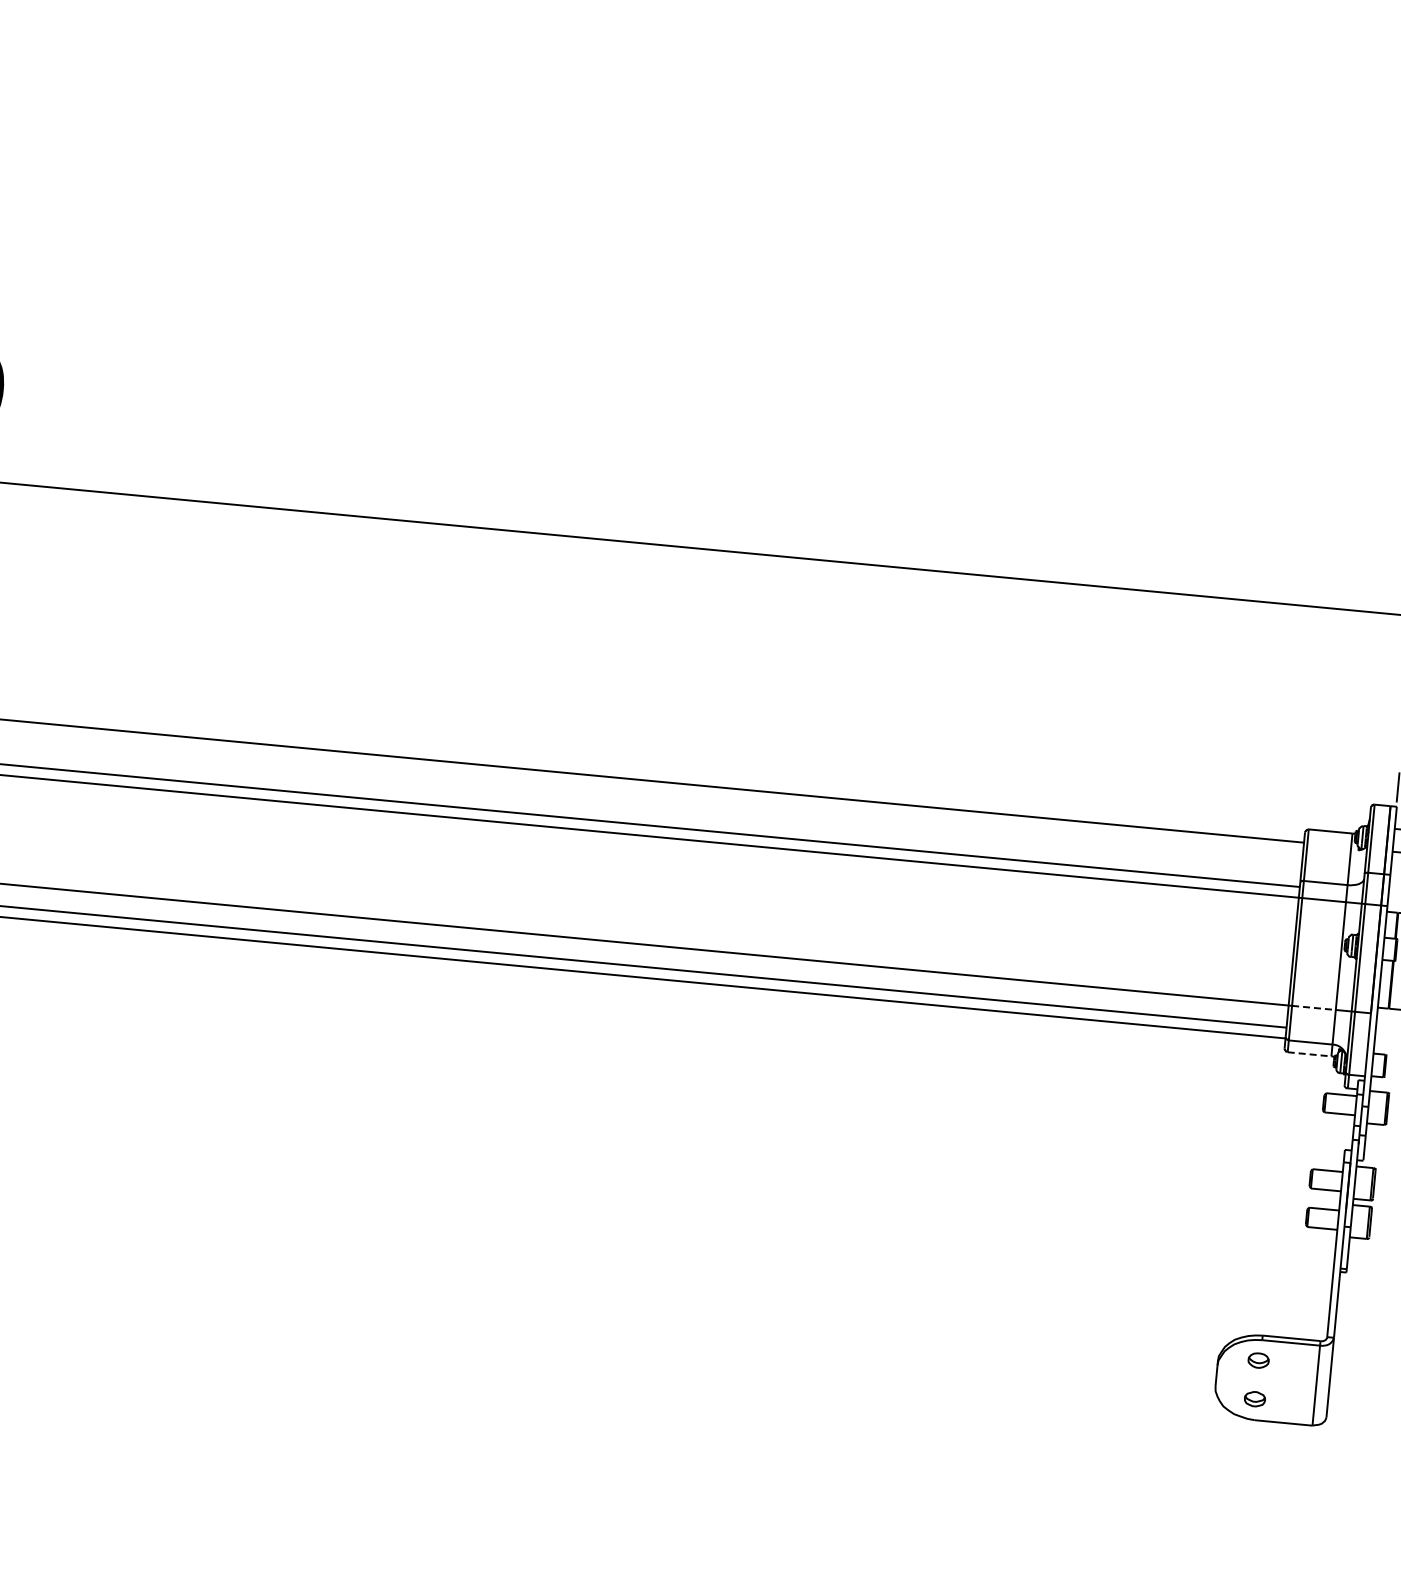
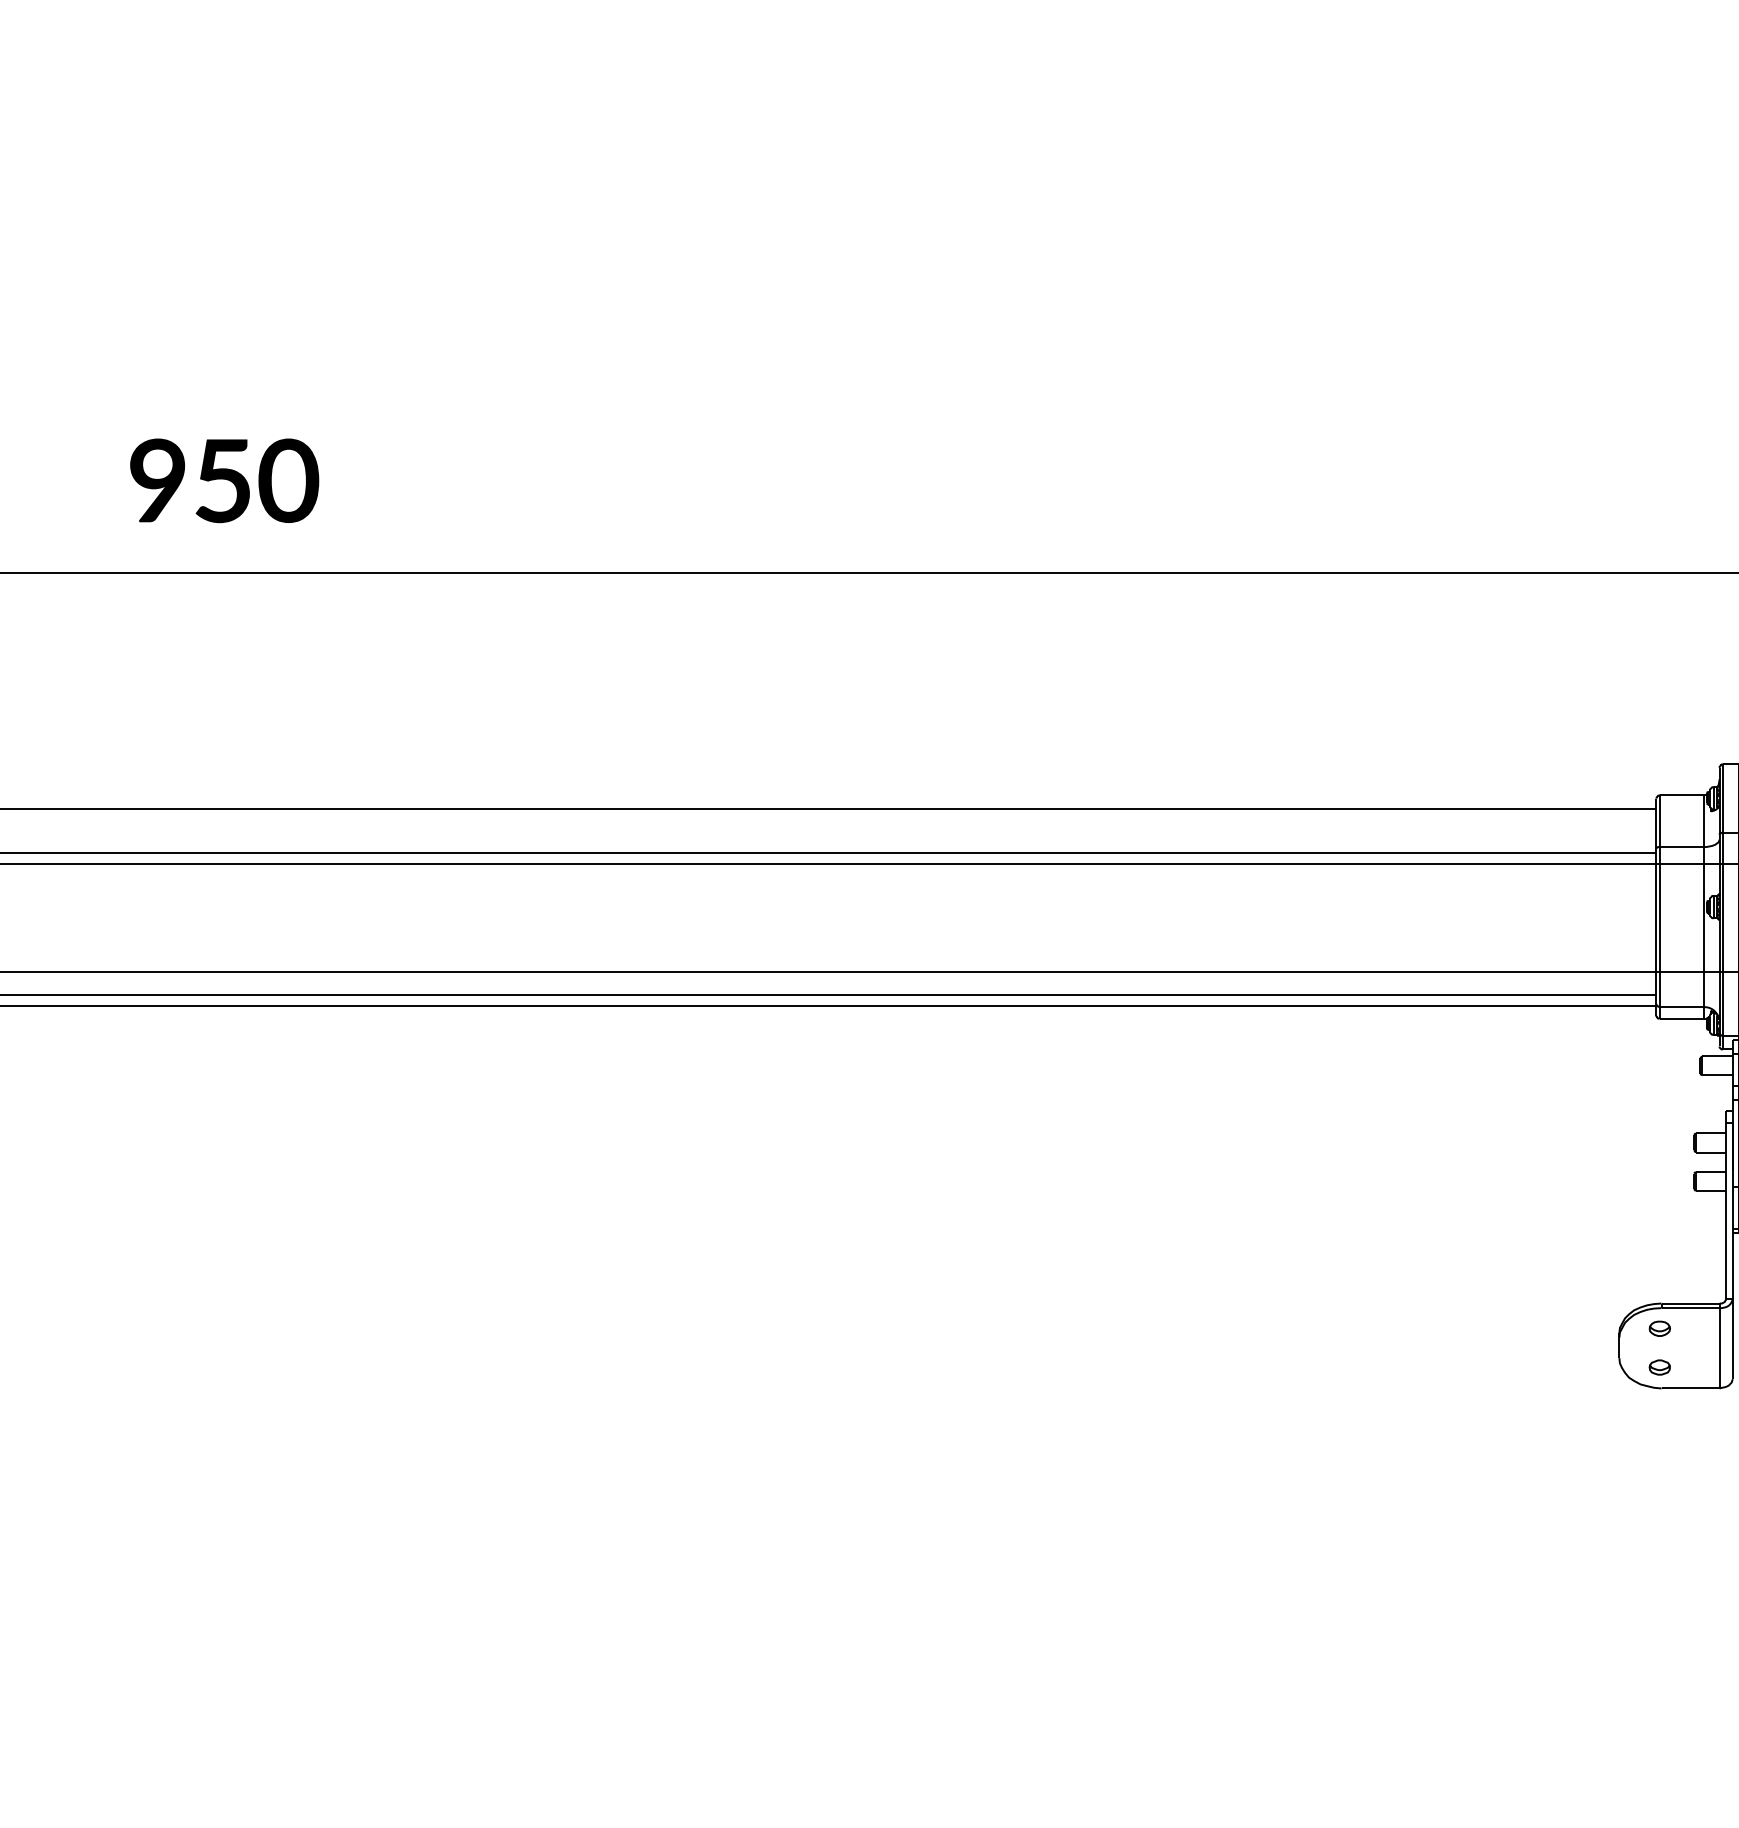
line: (1313, 1007) -> (1681, 972), dashed -> solid
line: (1309, 1054) -> (1681, 1019), dashed -> solid

